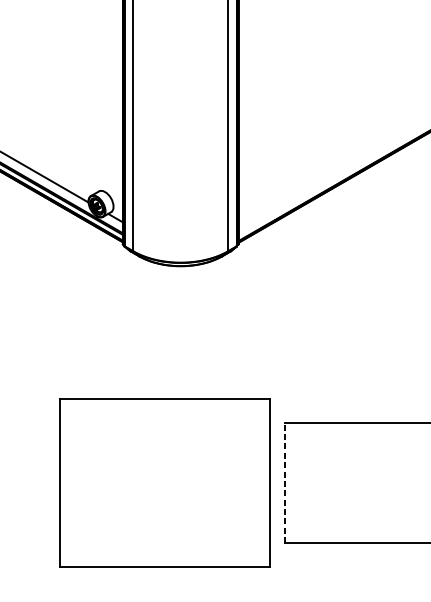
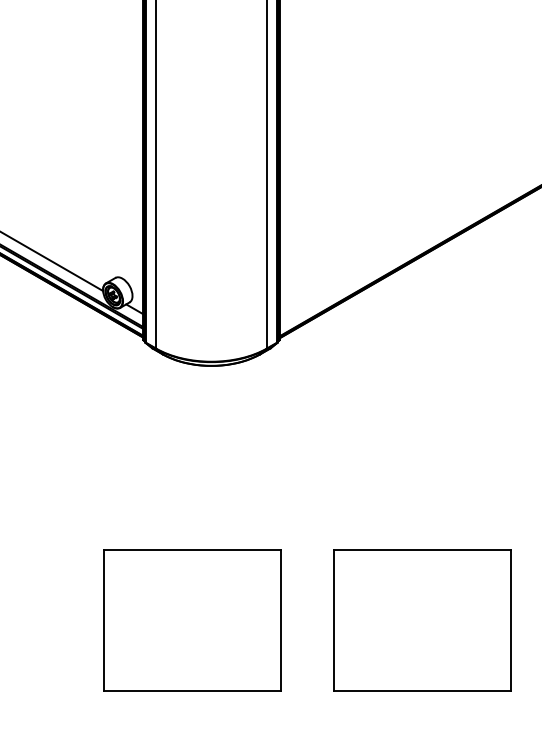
part: (164, 482) -> (192, 620), size x0.71
line: (285, 482) -> (334, 620), dashed -> solid

